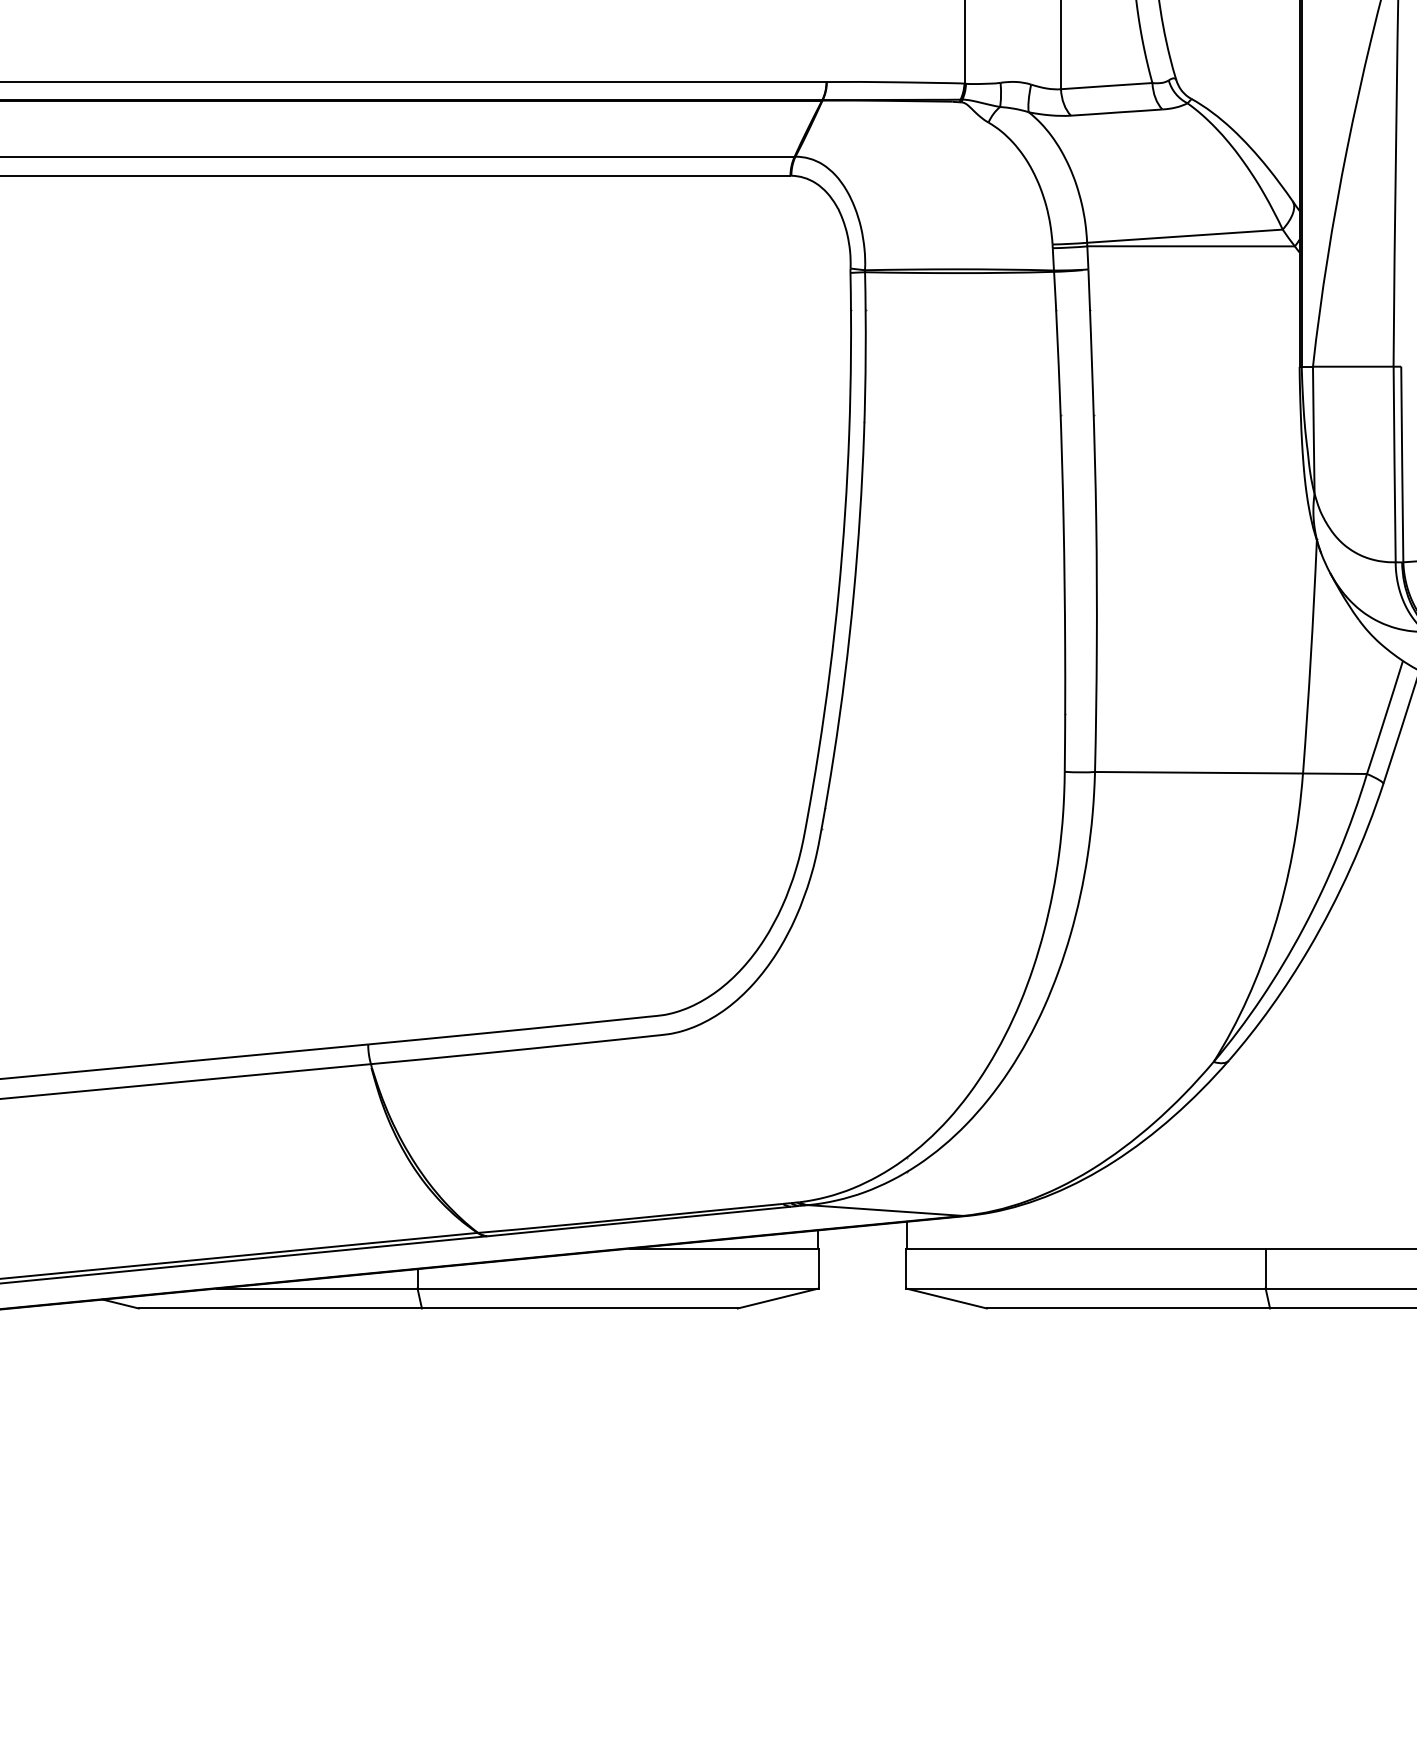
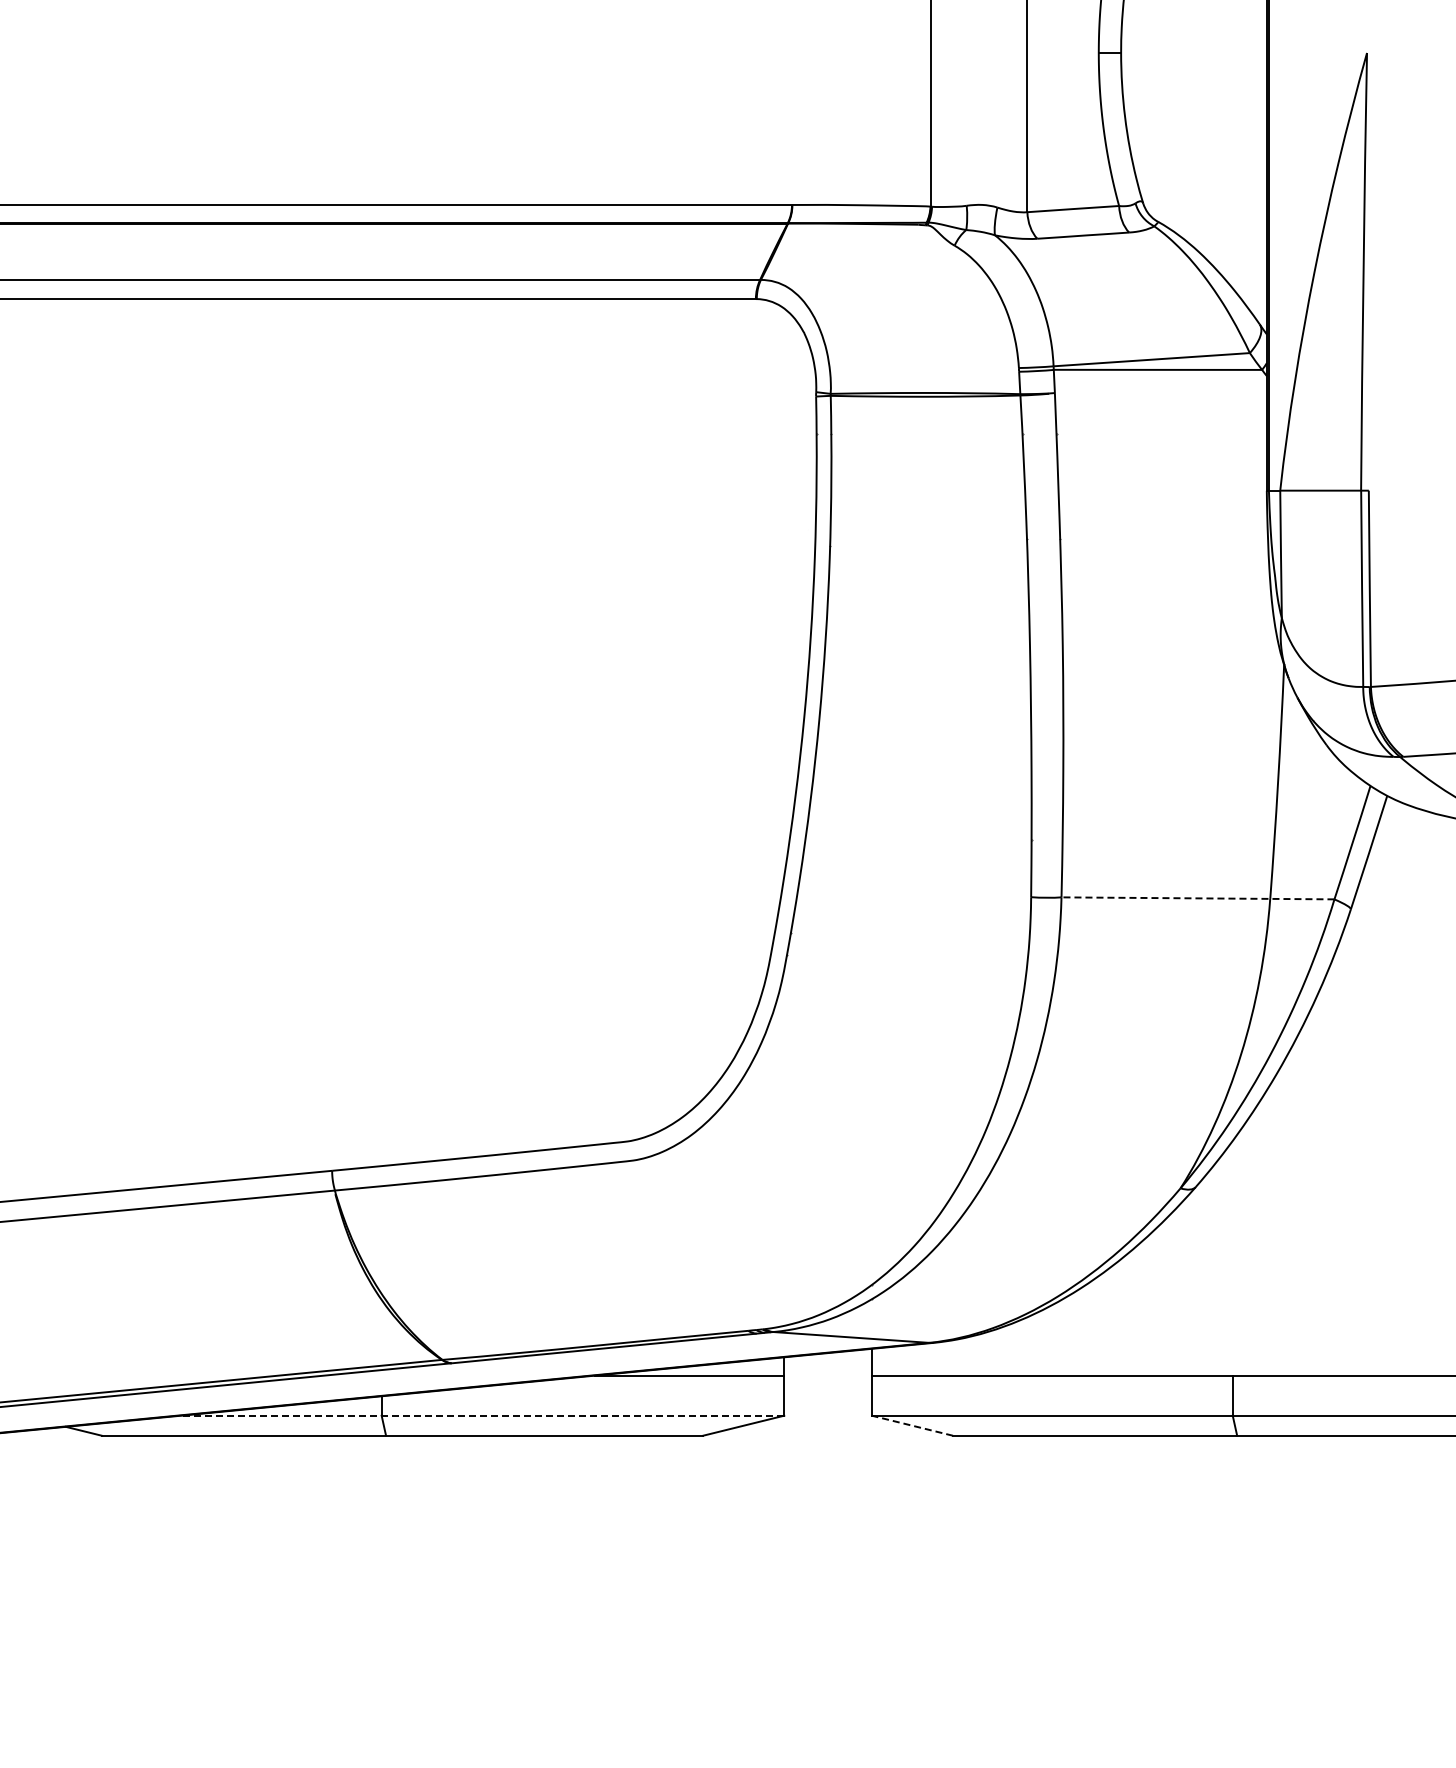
line: (1230, 773) -> (1197, 898), solid -> dashed
line: (518, 1288) -> (482, 1415), solid -> dashed
line: (946, 1298) -> (912, 1425), solid -> dashed

